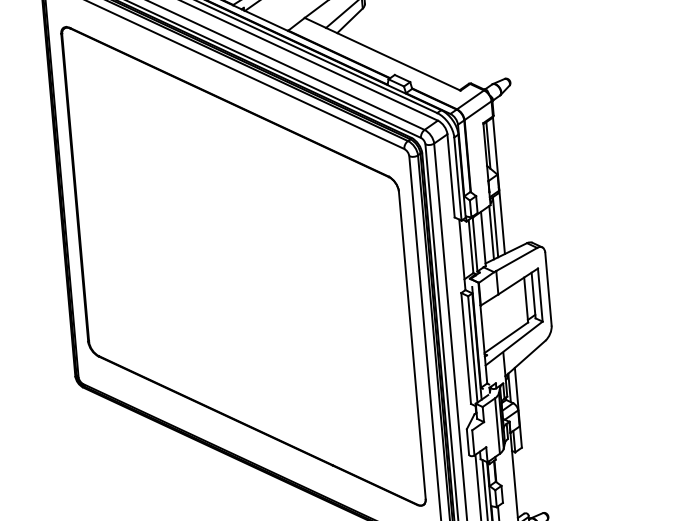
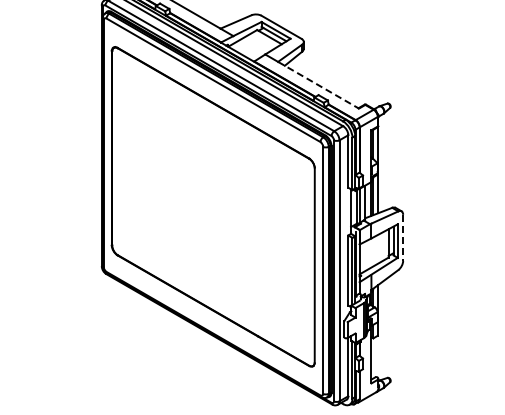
line: (393, 59) -> (318, 85), solid -> dashed
line: (549, 290) -> (403, 238), solid -> dashed

